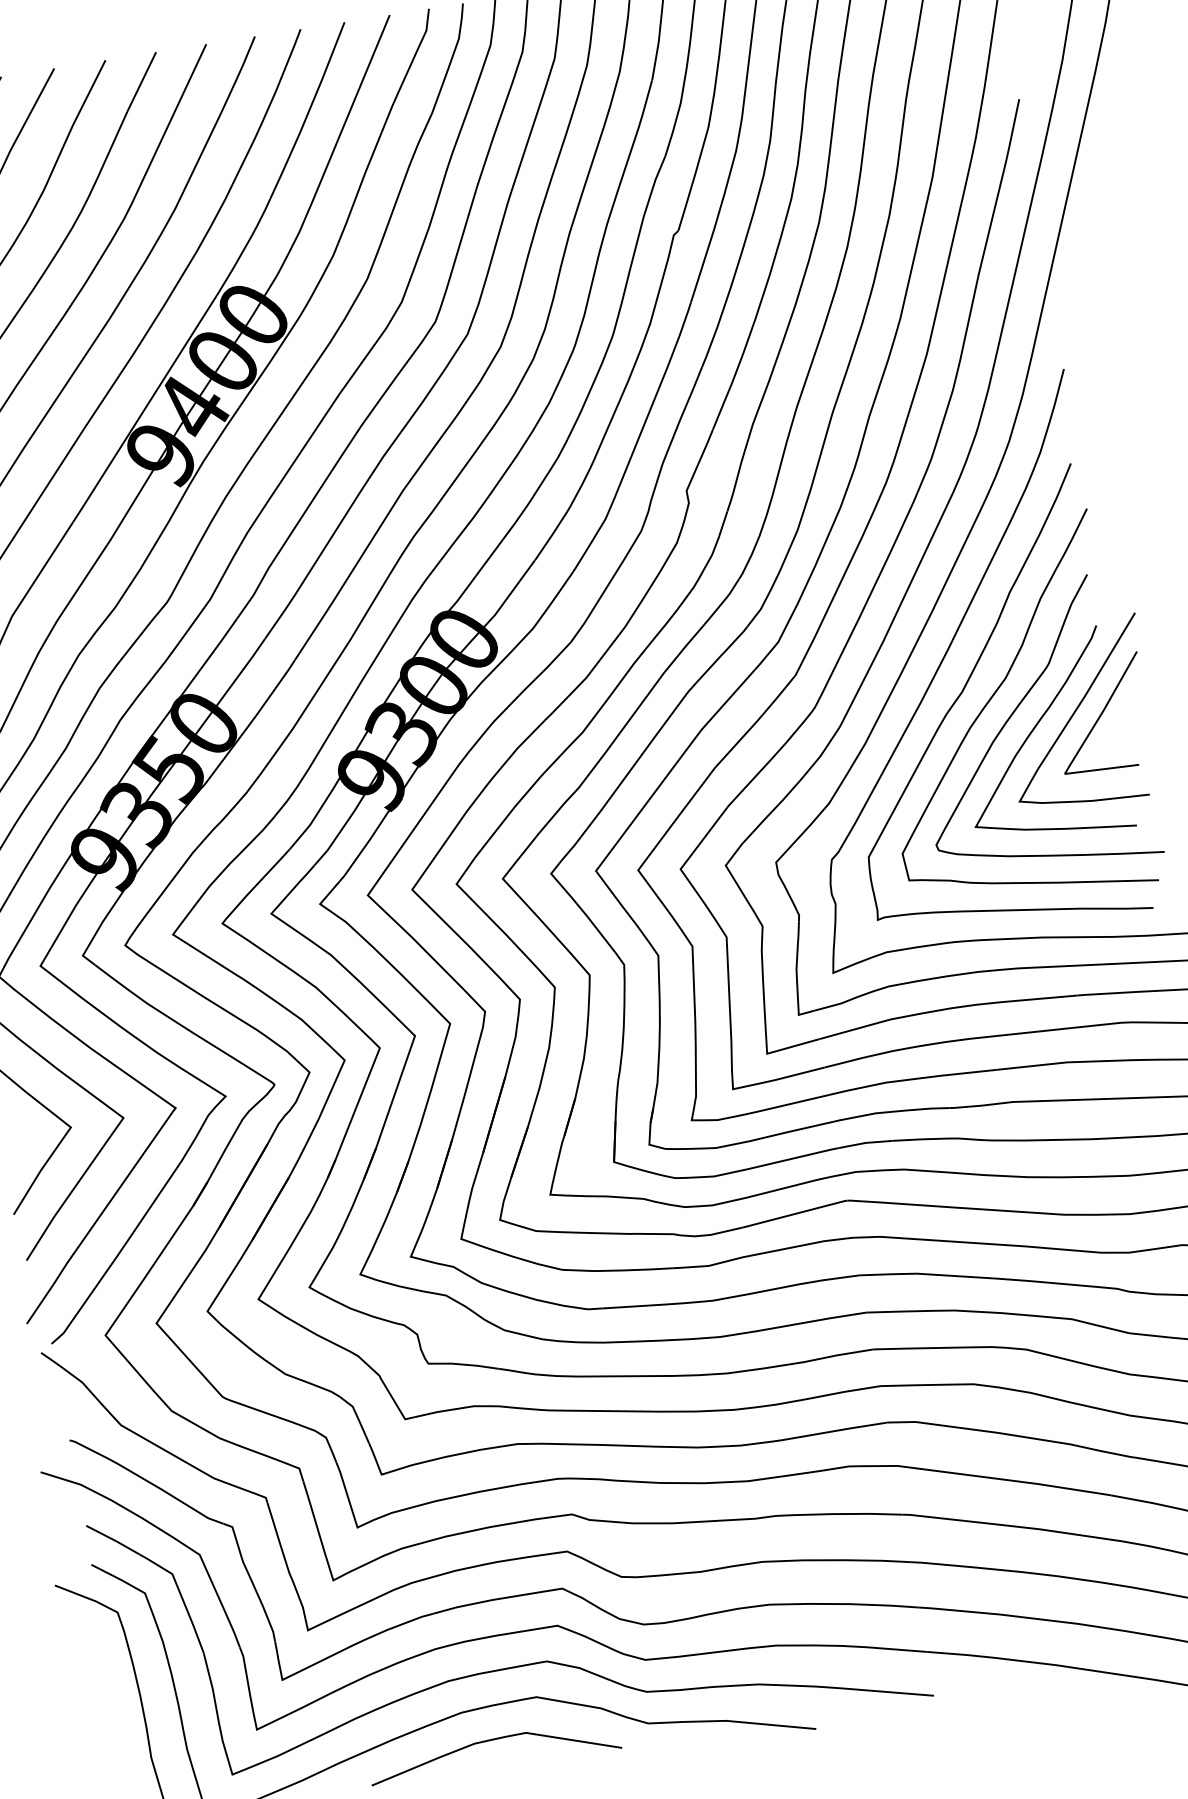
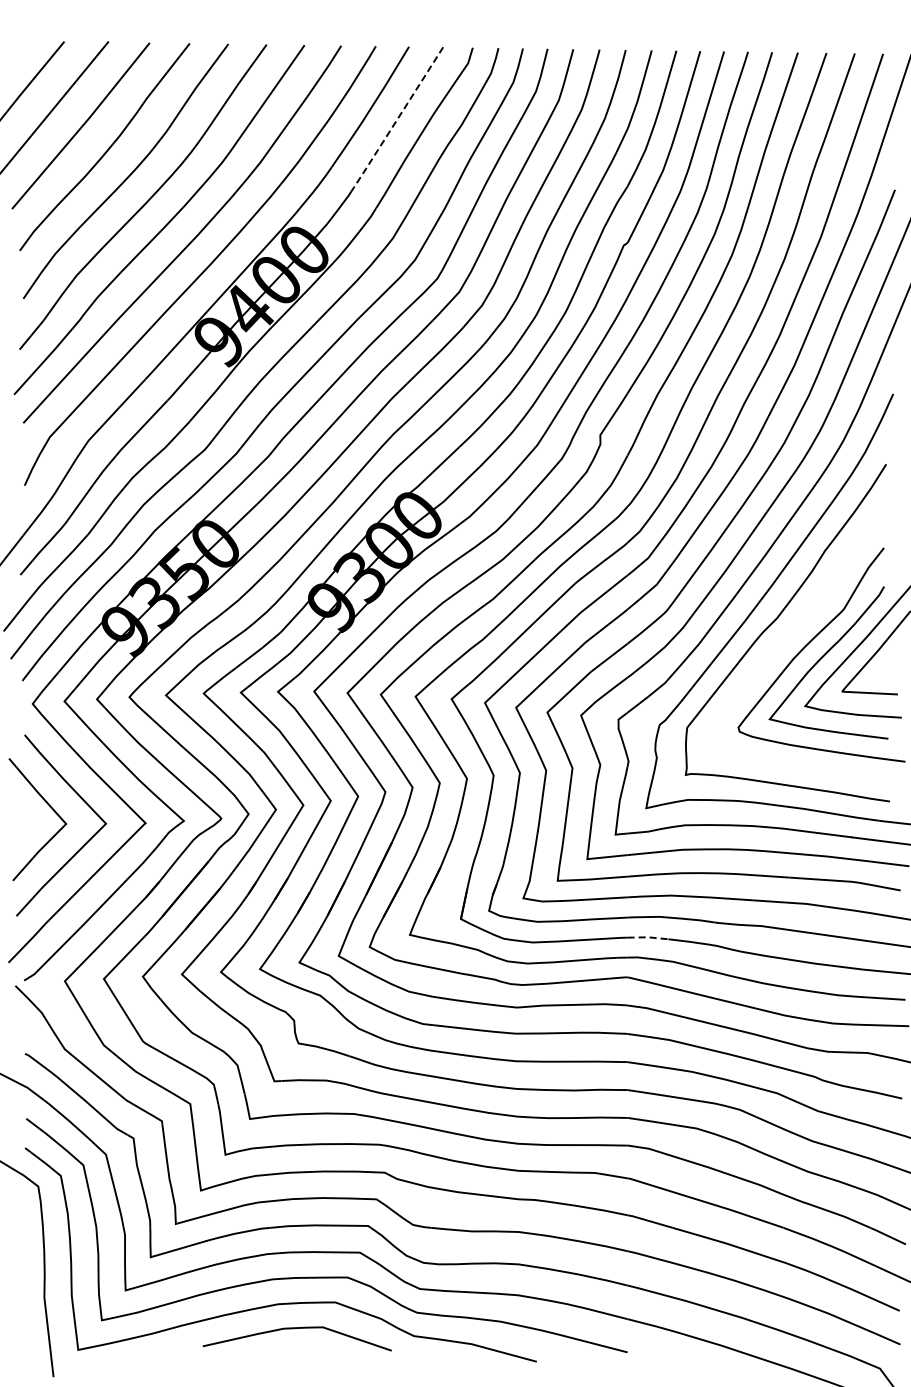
line: (345, 119) -> (397, 118), solid -> dashed
curve: (987, 704) -> (794, 630), removed
line: (865, 1143) -> (648, 937), solid -> dashed

